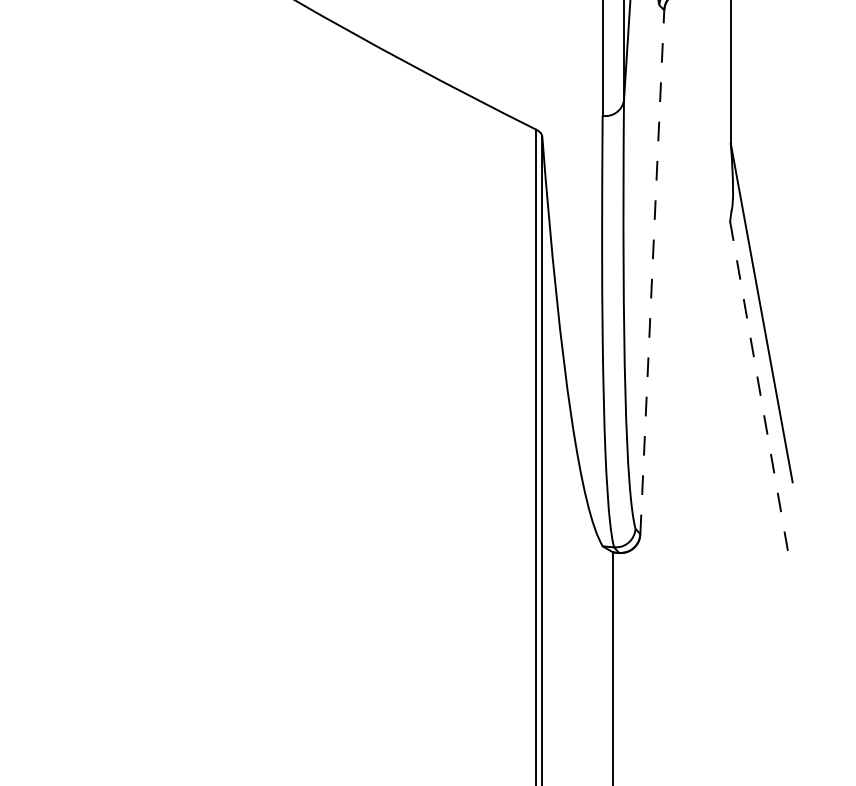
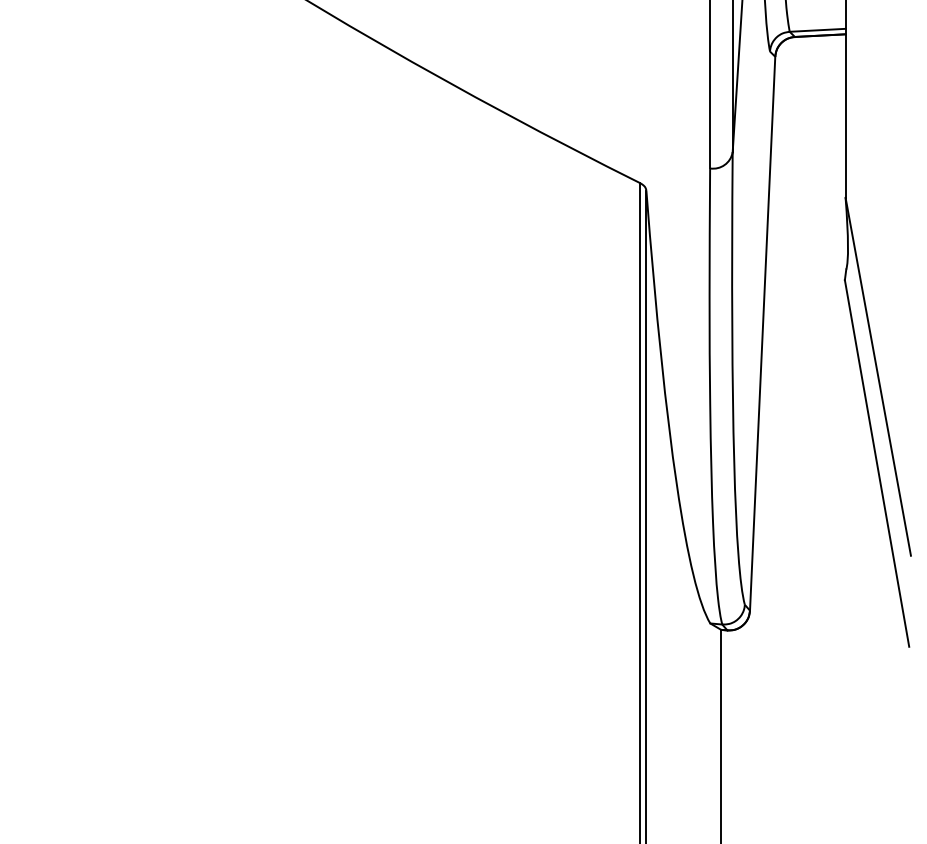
line: (652, 272) -> (762, 333), dashed -> solid
line: (760, 395) -> (877, 463), dashed -> solid

